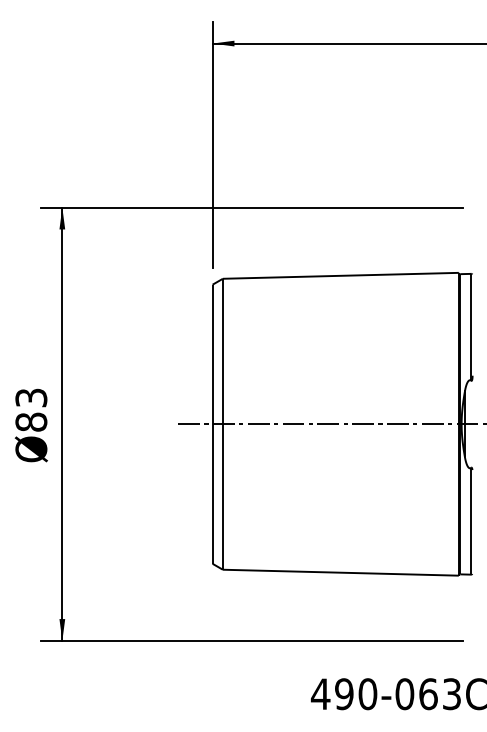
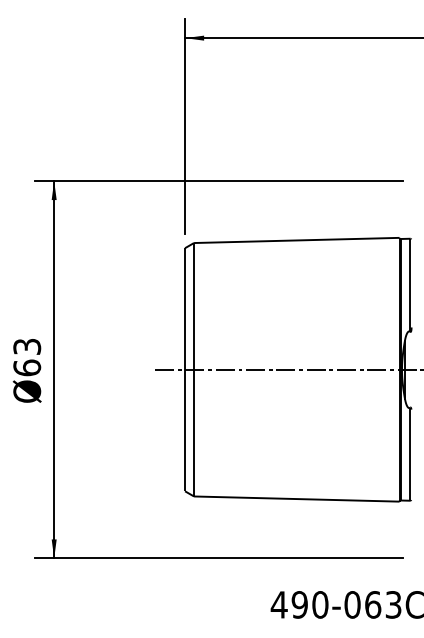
text: (31, 421) -> (27, 367), Ø83 -> Ø63

